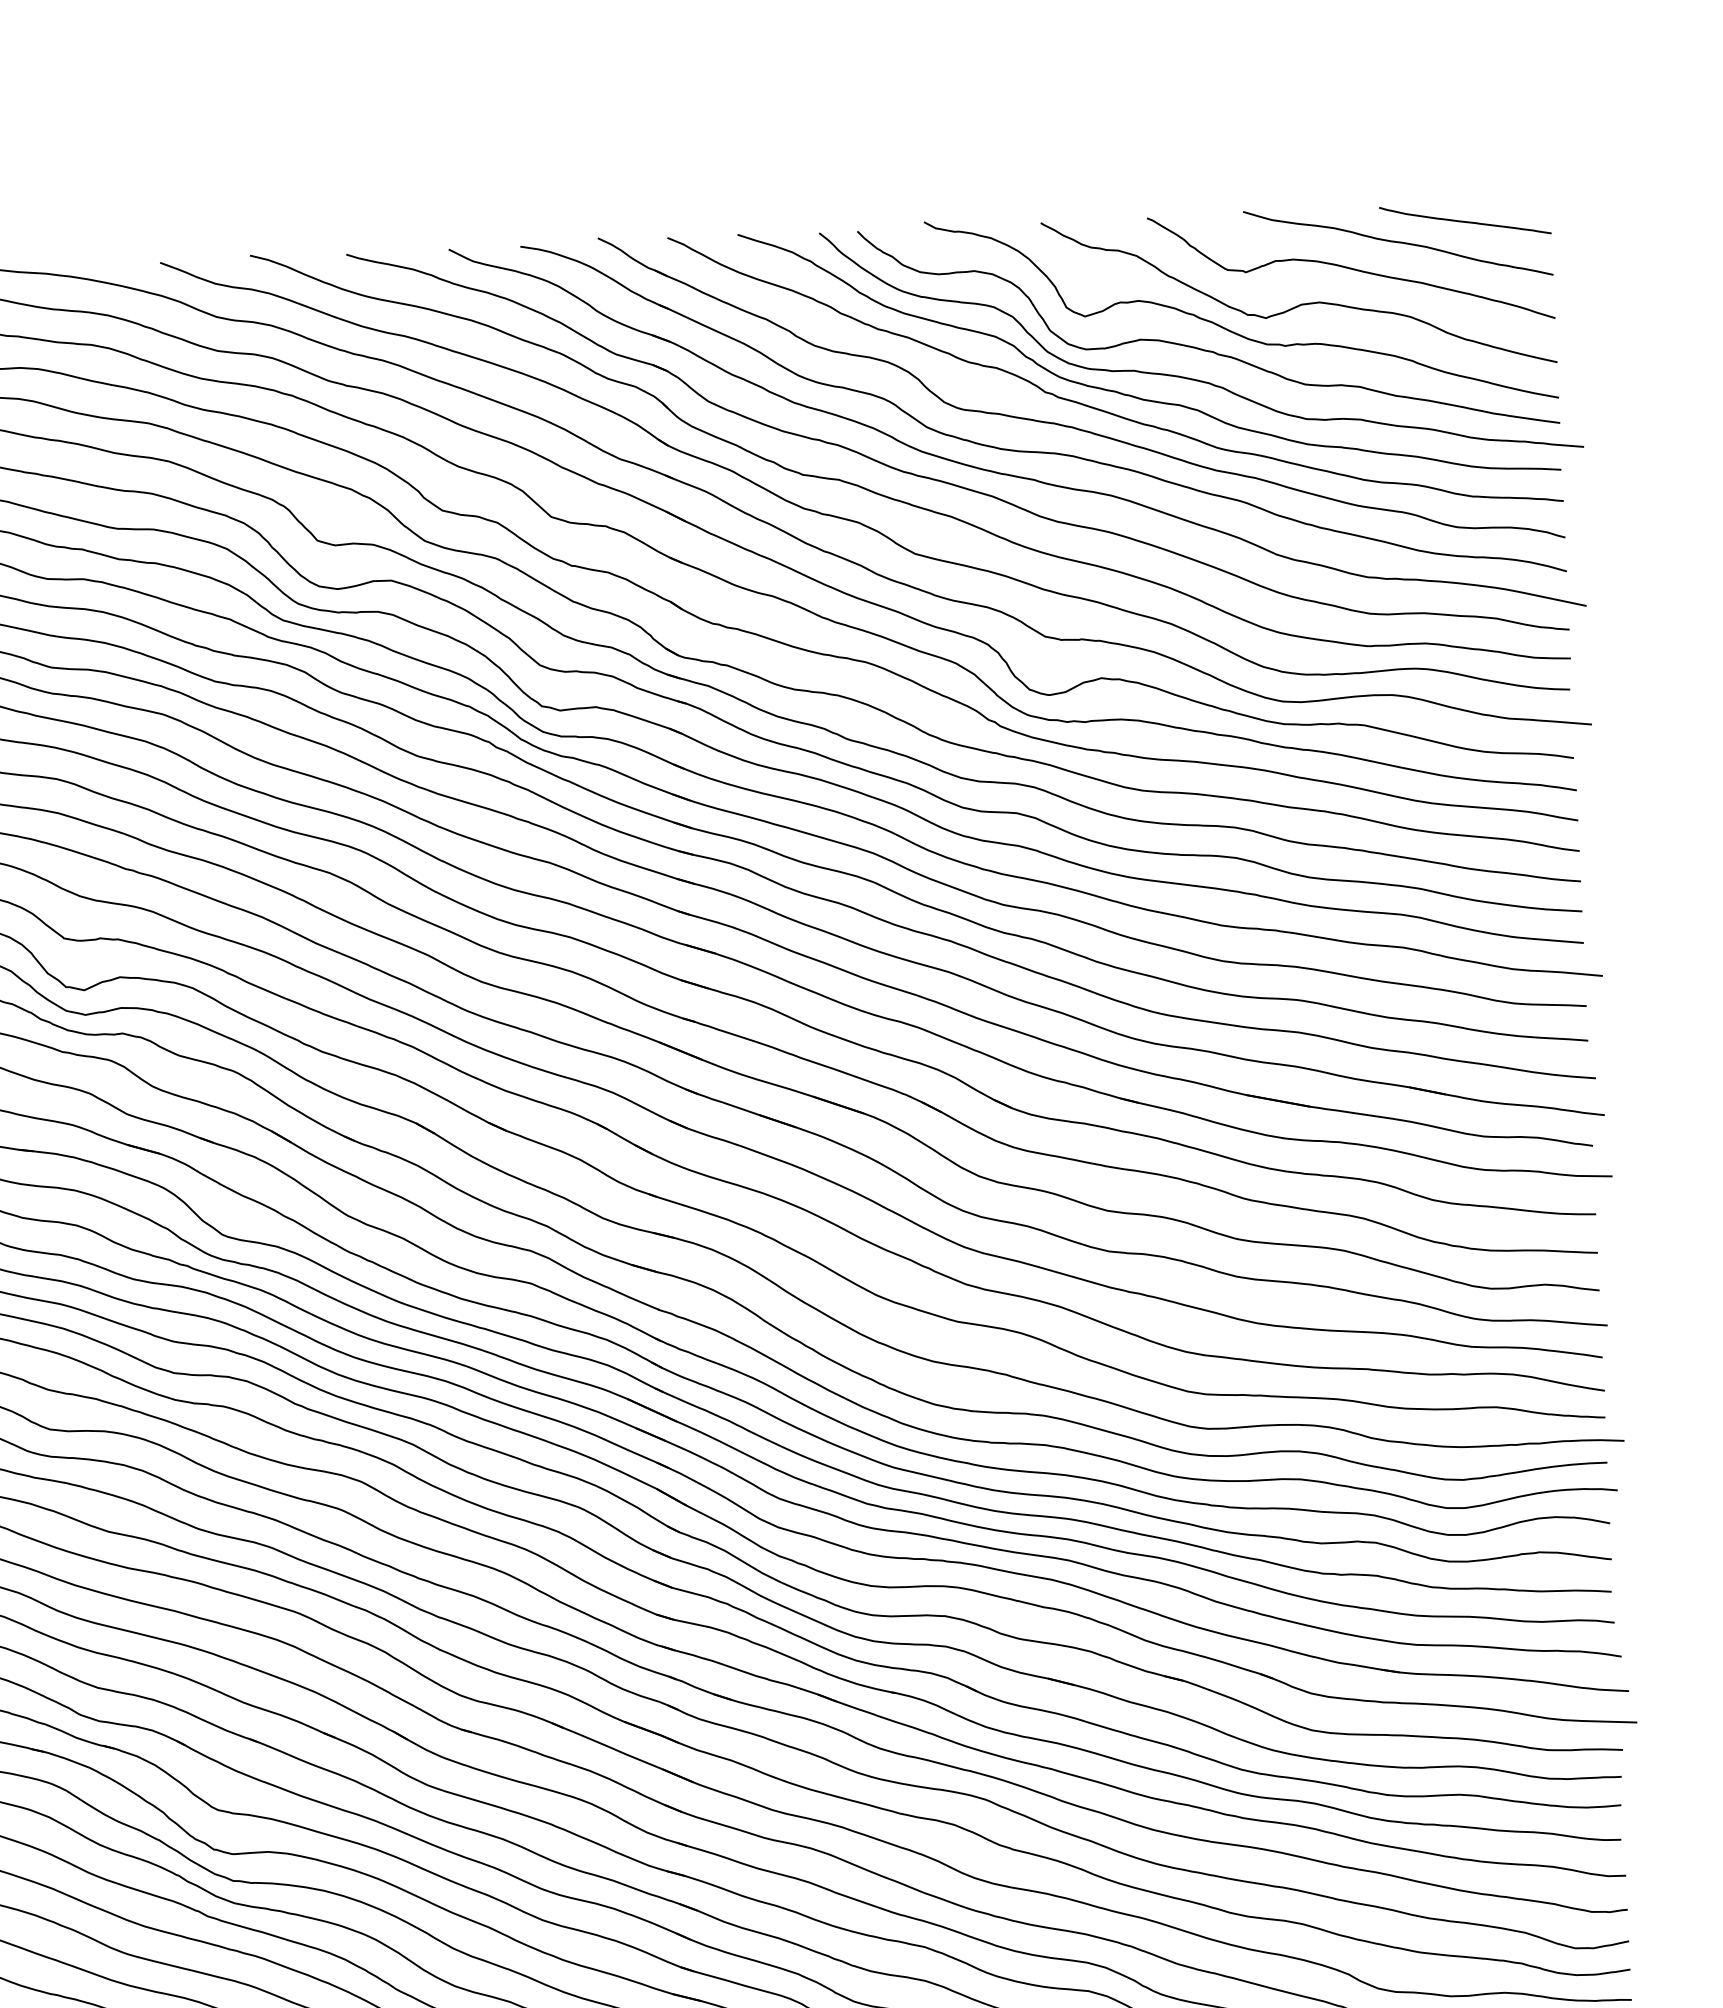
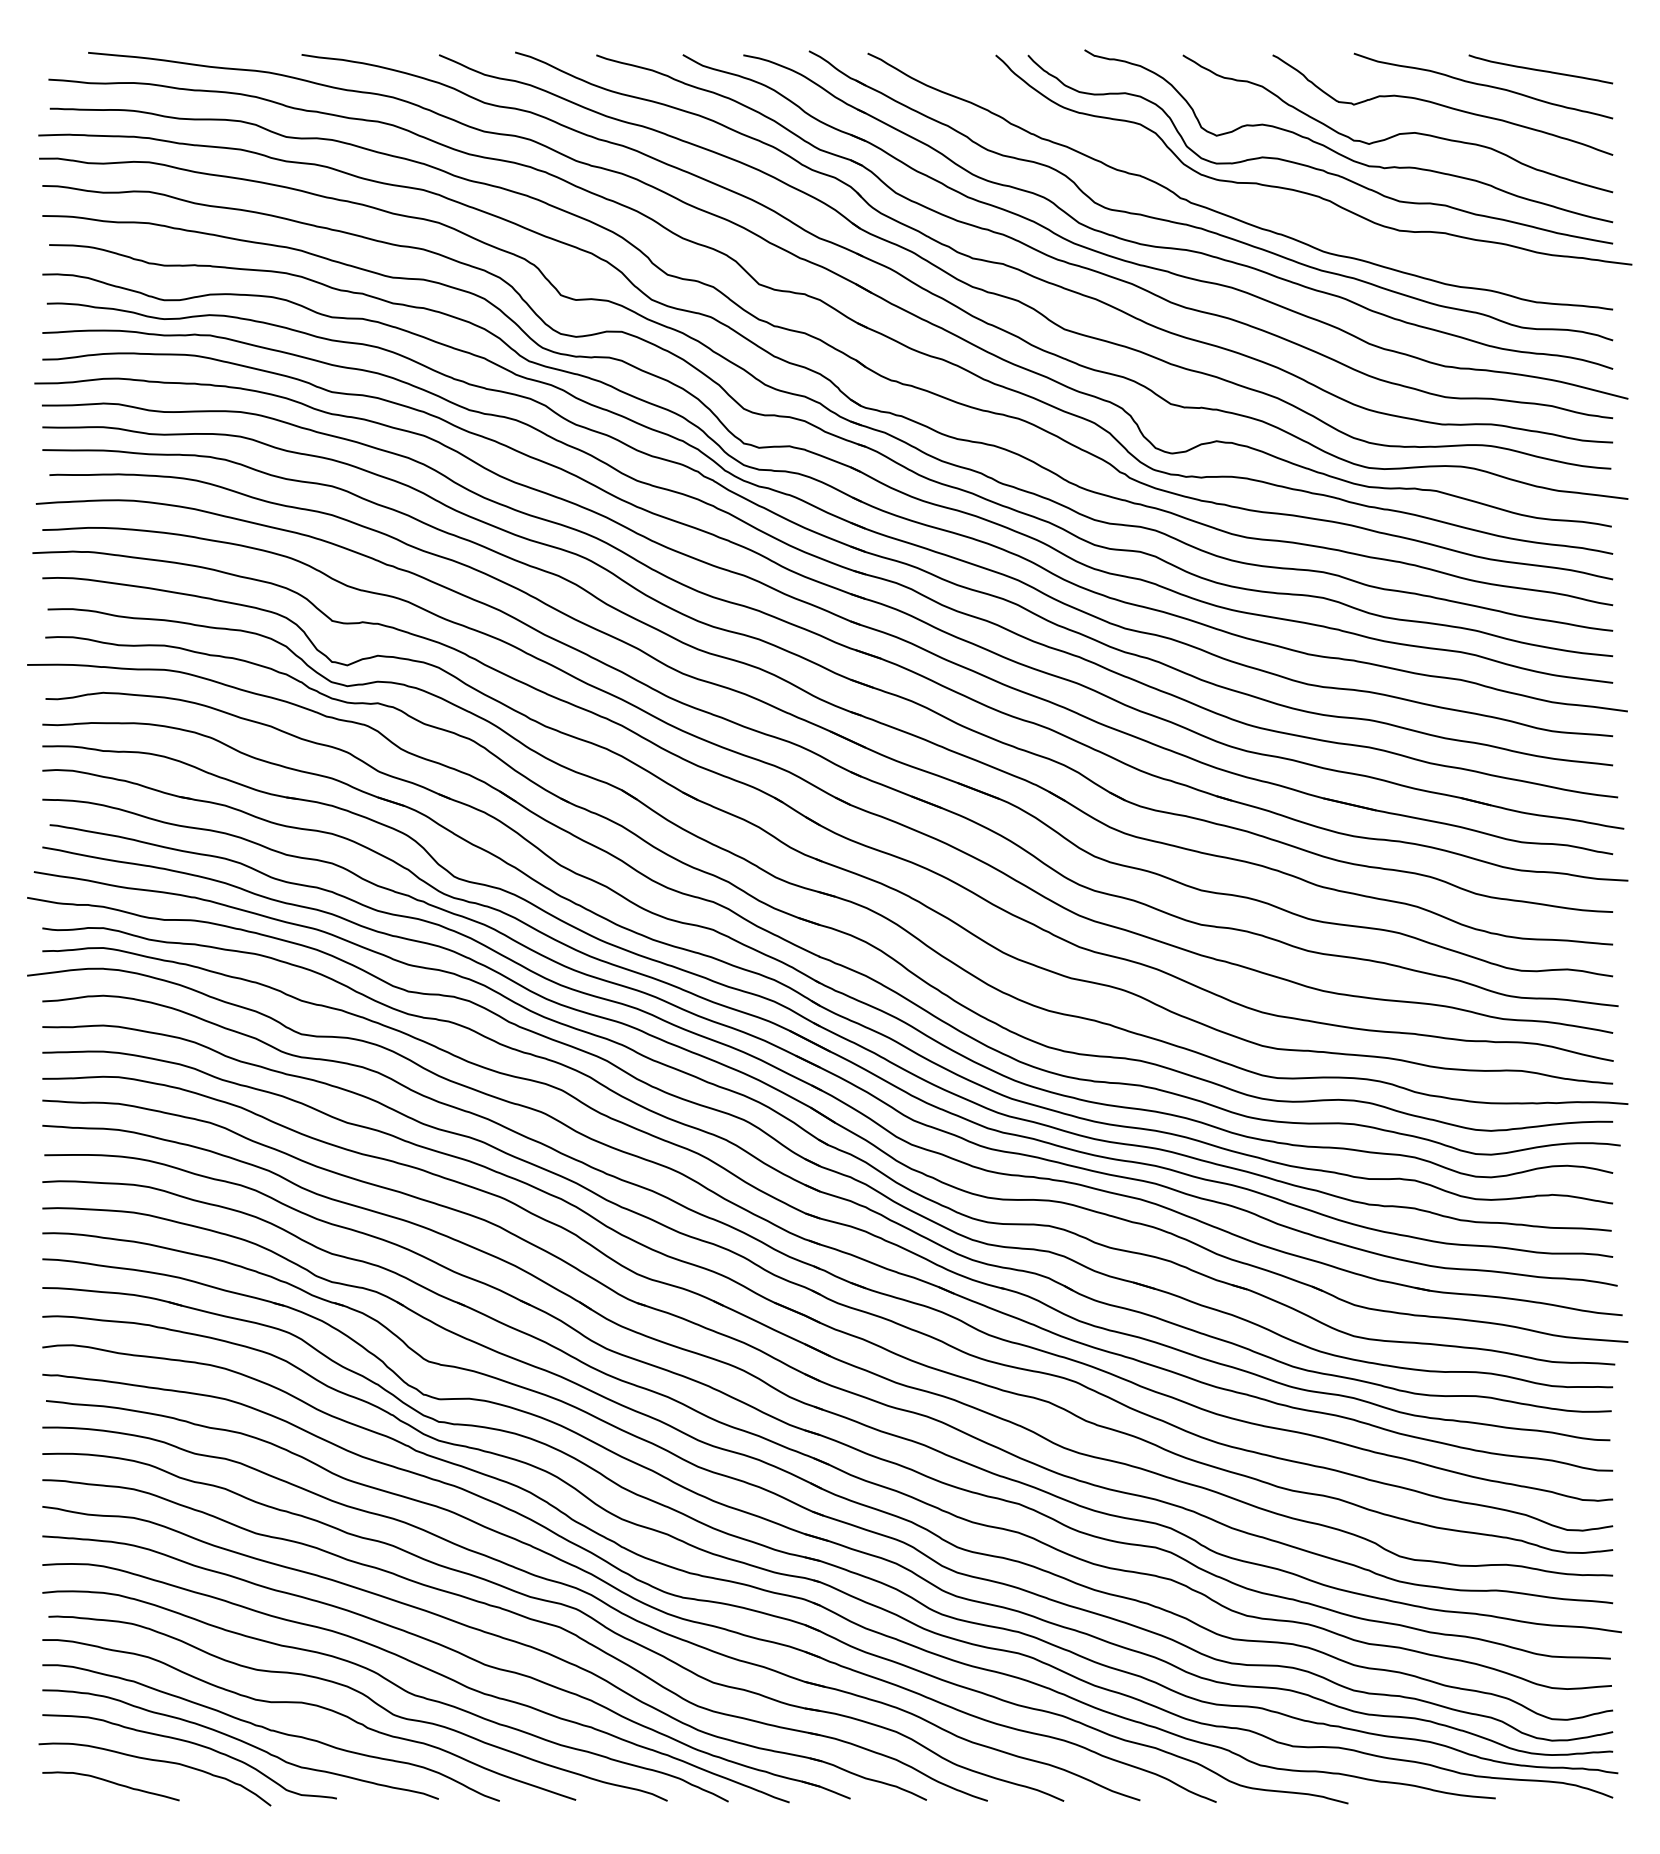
curve: (1134, 395) -> (1255, 204), removed

